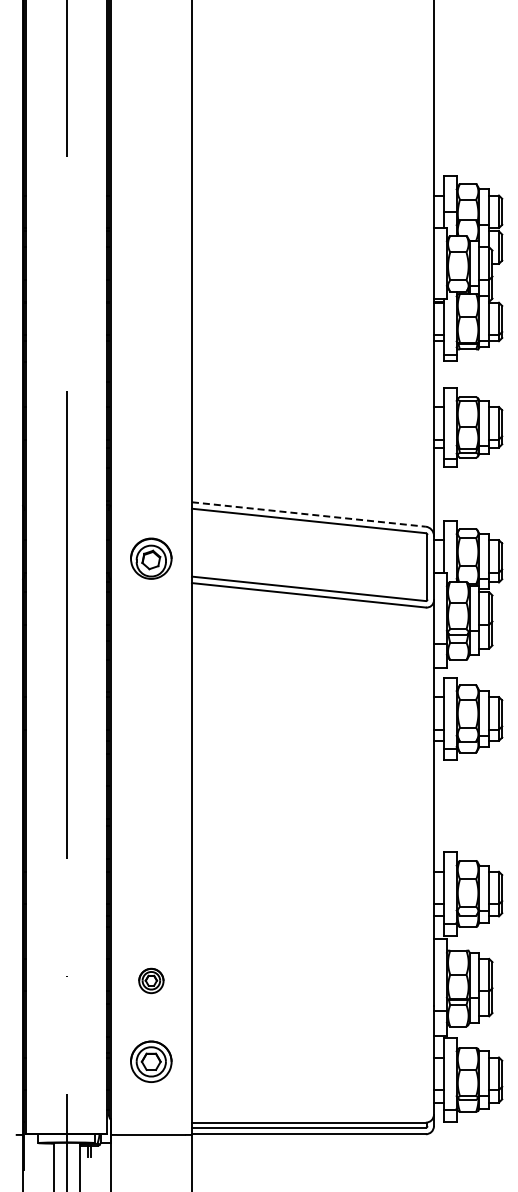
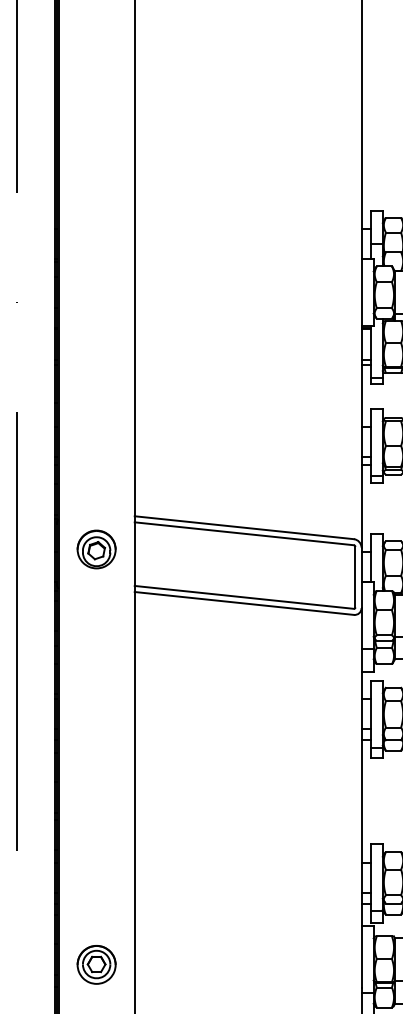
line: (308, 514) -> (243, 527), dashed -> solid
part: (151, 558) -> (96, 549), moved
part: (151, 980) -> (96, 964), size x1.67

